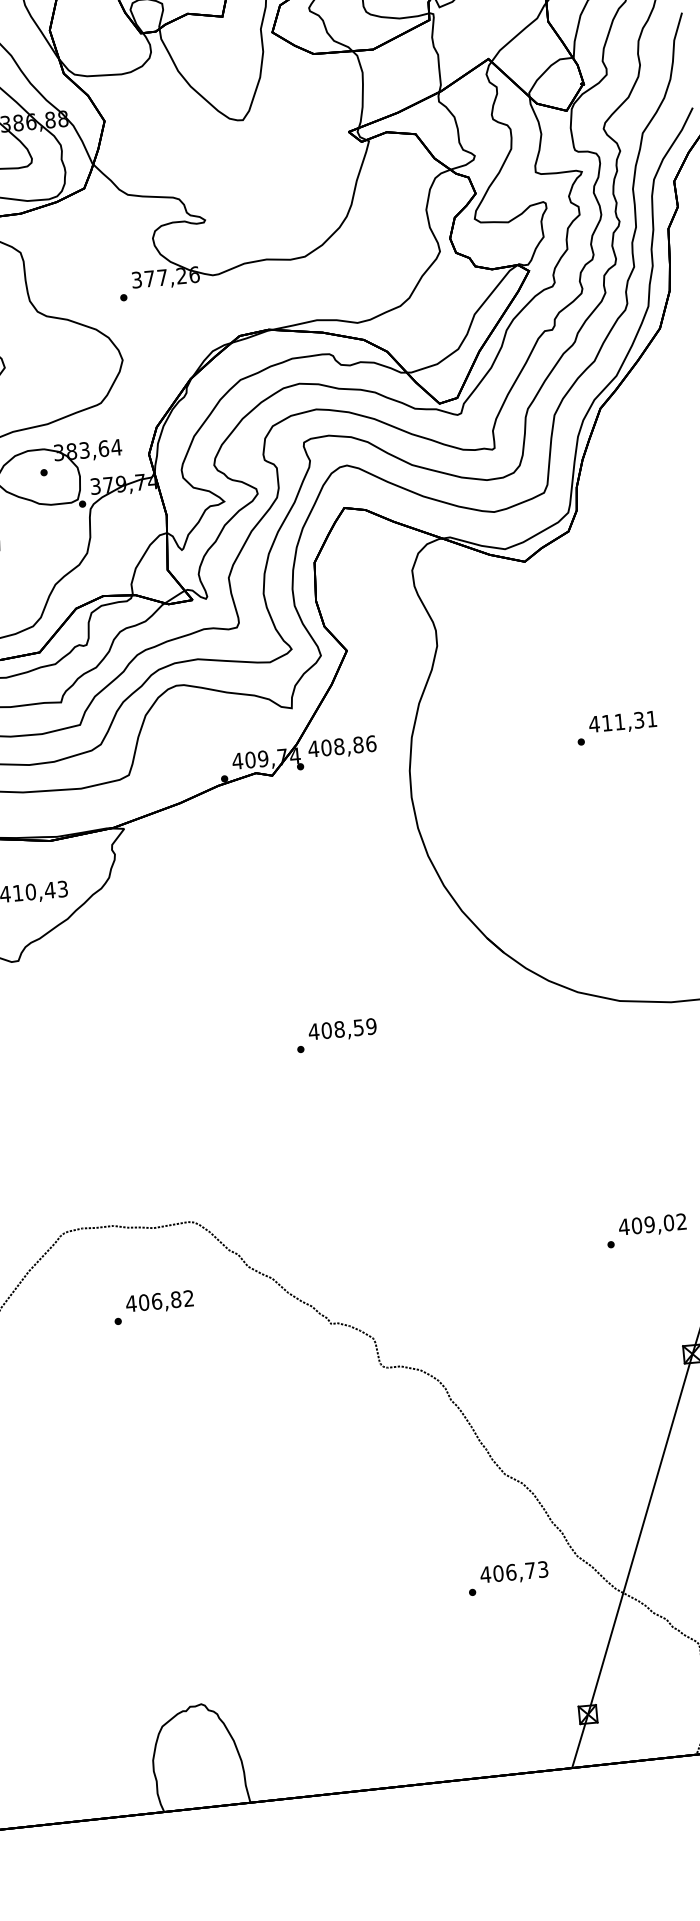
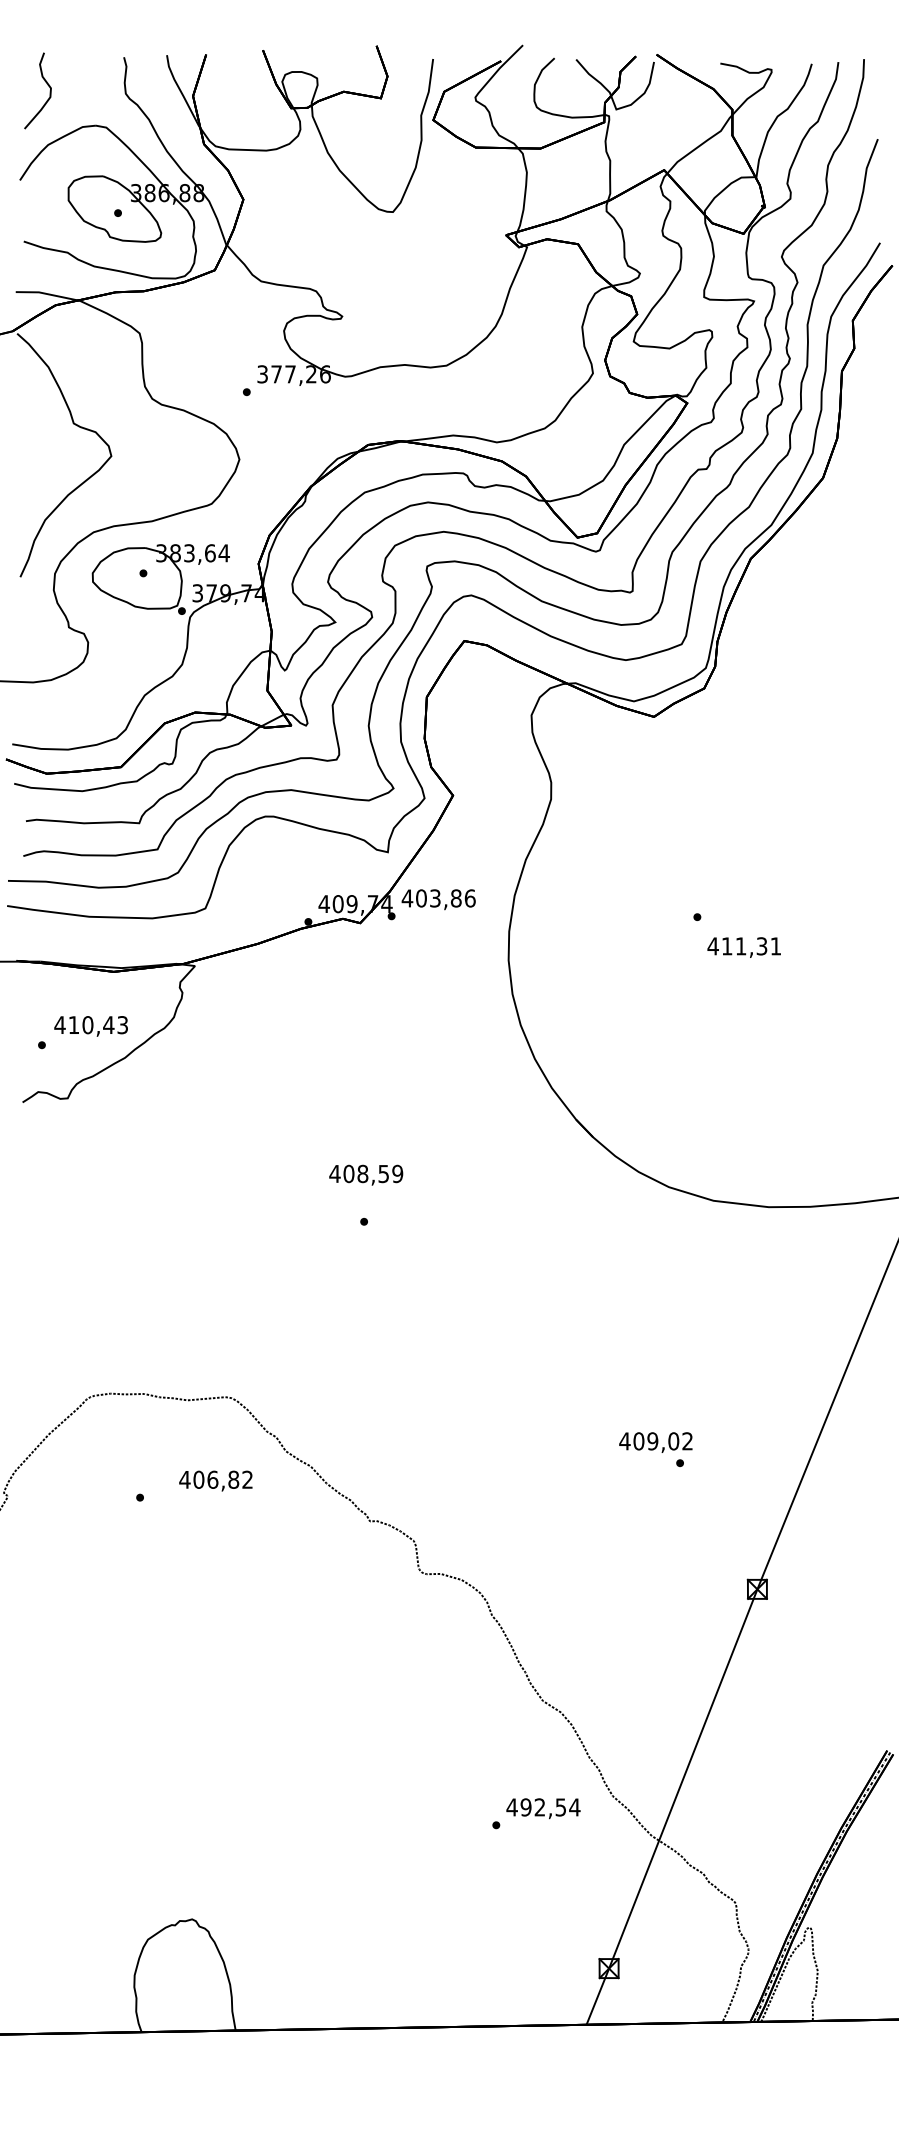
text: (622, 722) -> (743, 947), moved
text: (339, 746) -> (435, 898), 408,86 -> 403,86
text: (342, 1029) -> (366, 1174), moved
text: (652, 1225) -> (655, 1442), moved
text: (159, 1301) -> (215, 1480), moved
text: (520, 1571) -> (550, 1807), 406,73 -> 492,54

